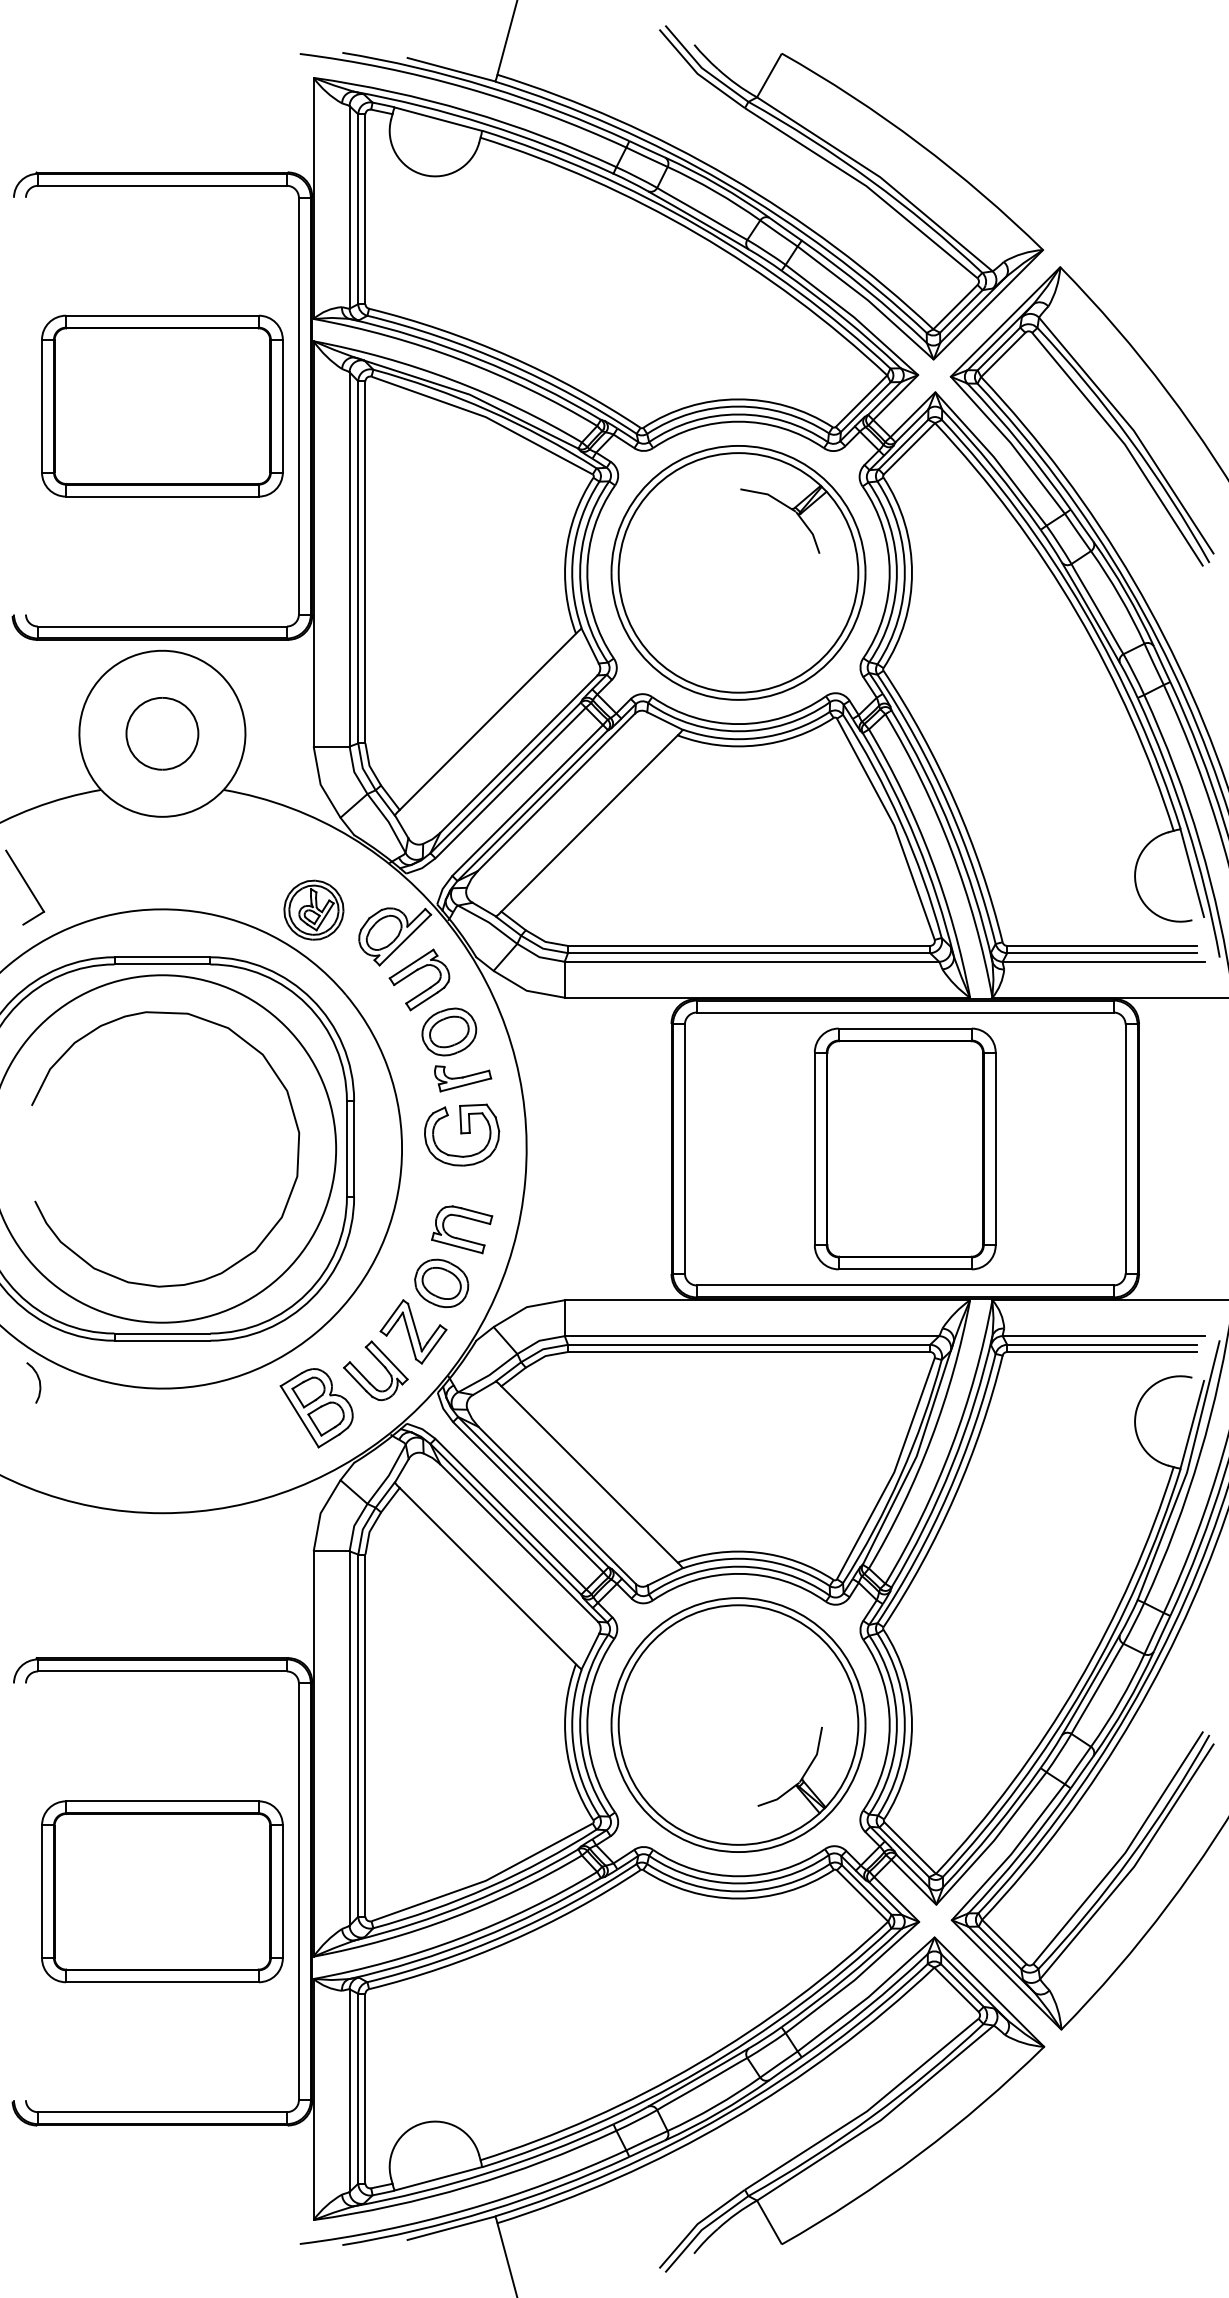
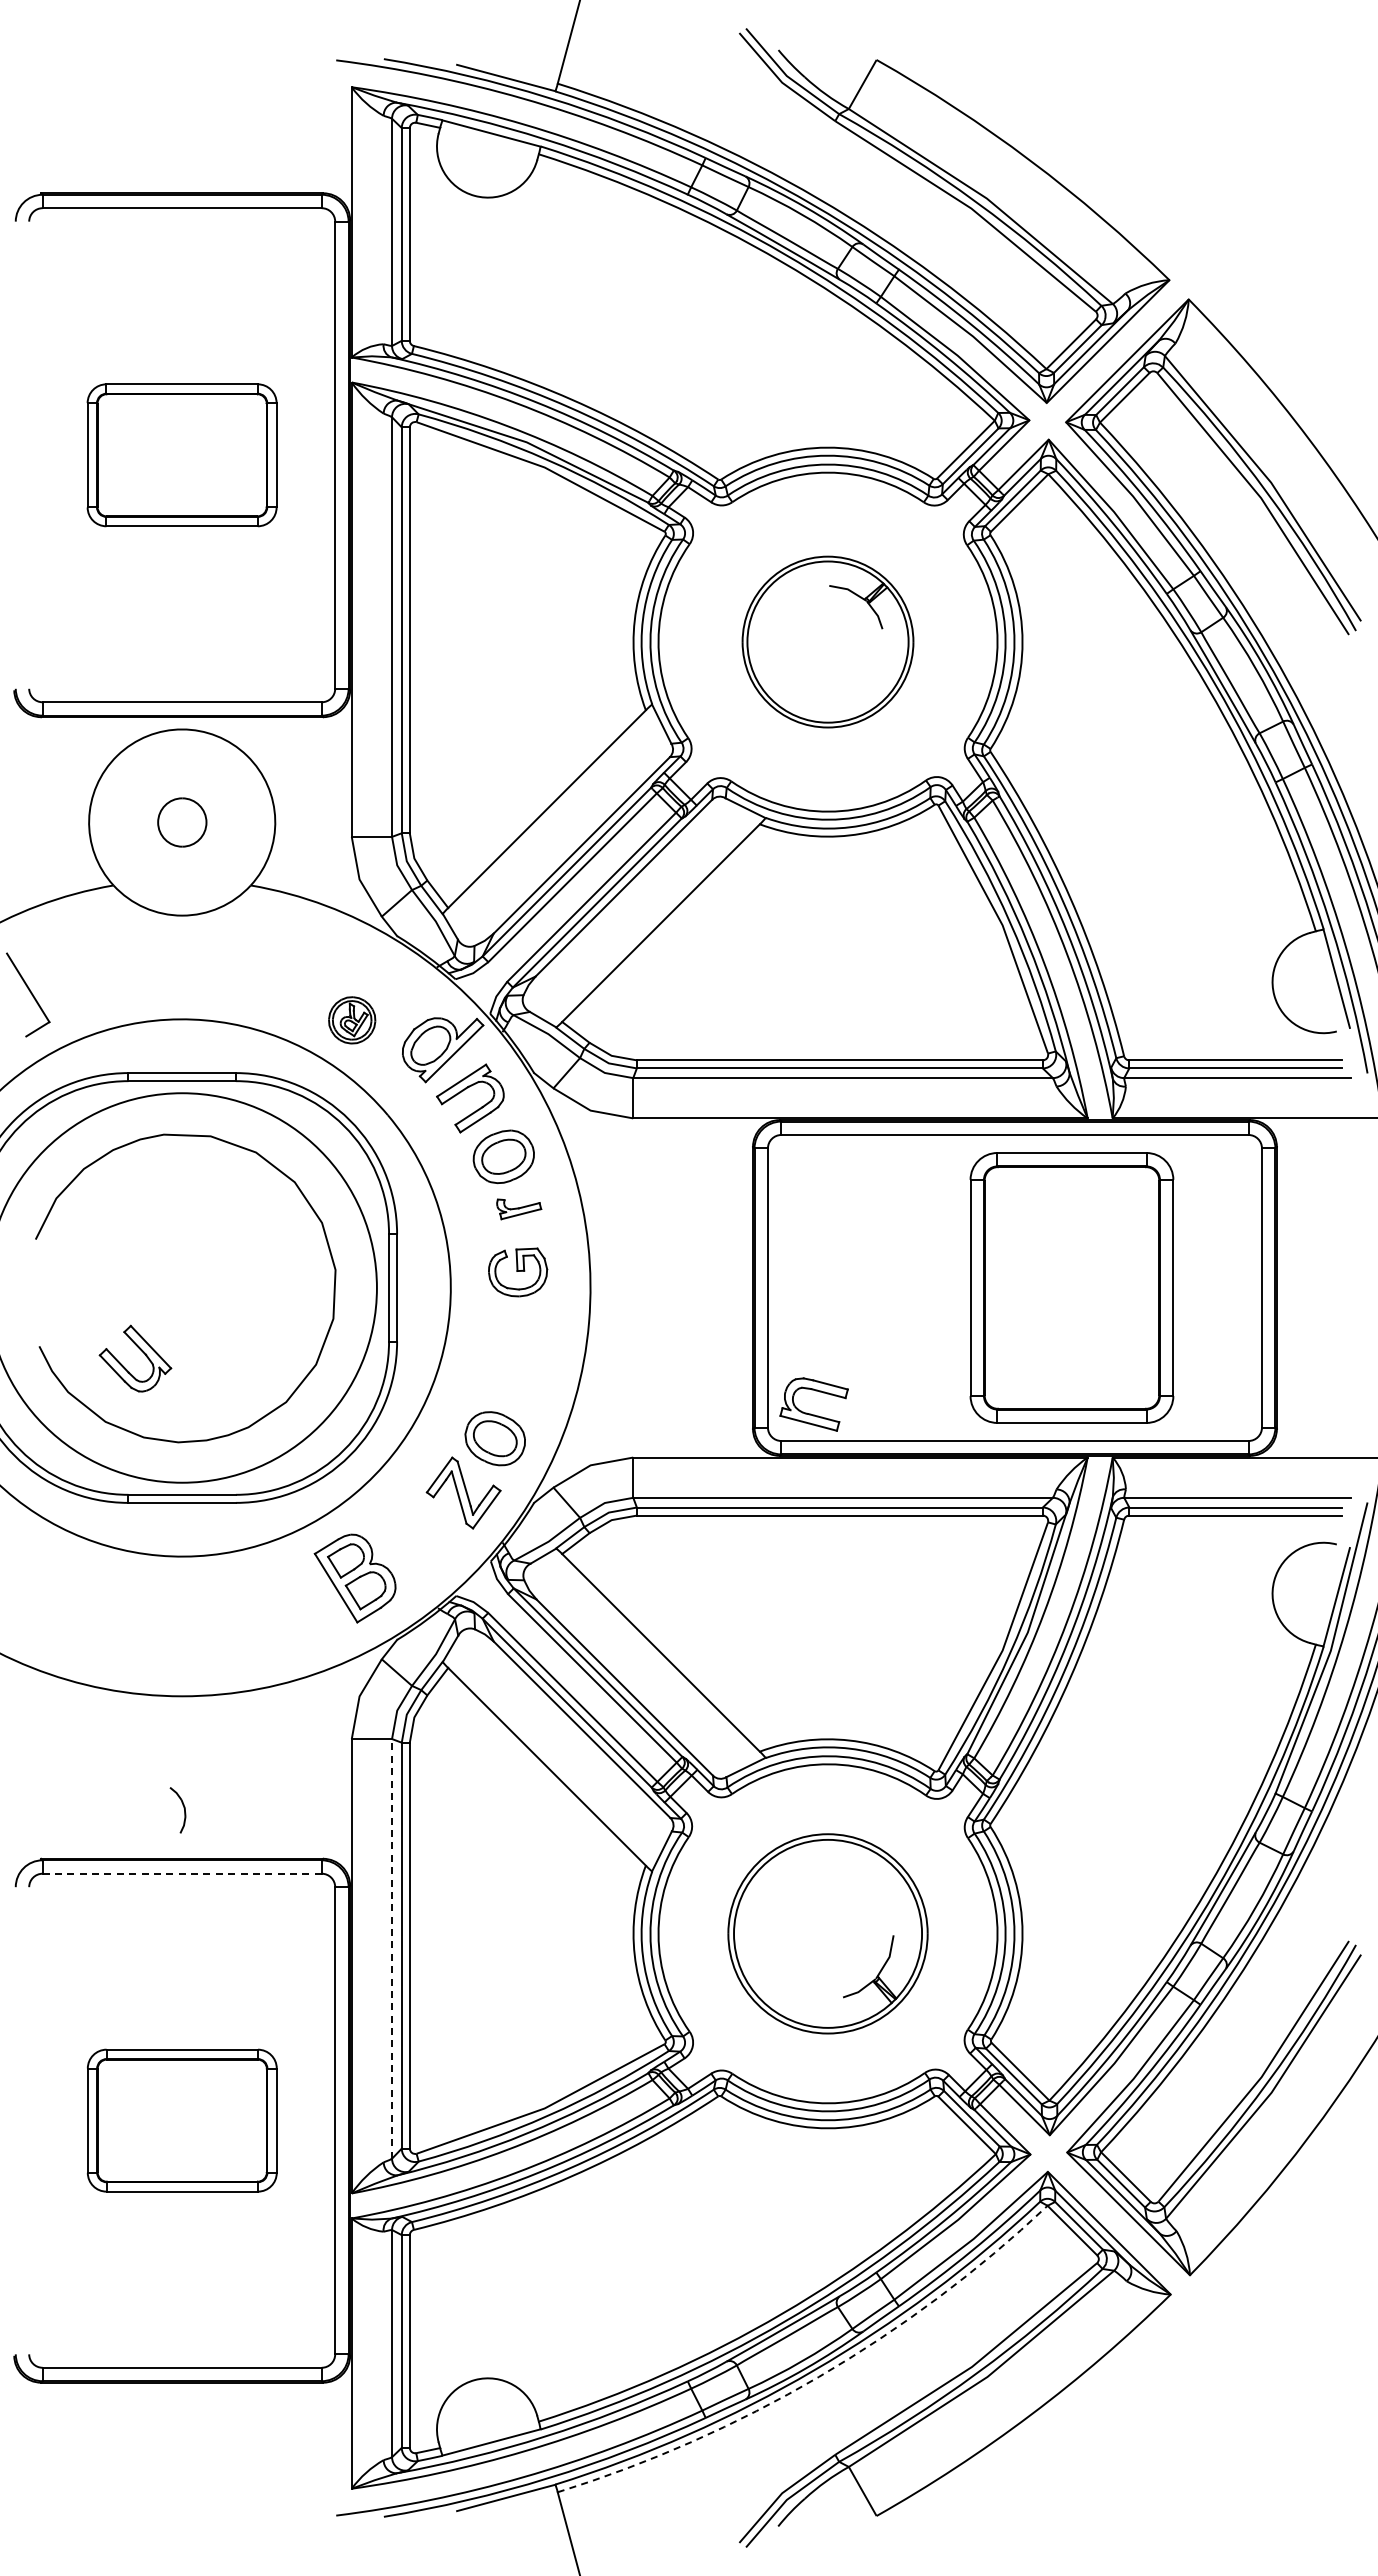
part: (161, 406) -> (181, 455), size x0.7
part: (738, 572) -> (827, 641), size x0.6
part: (162, 733) -> (182, 822), size x0.6
part: (314, 910) -> (352, 1020), size x0.7
part: (462, 1078) -> (518, 1209), size x0.7
part: (461, 1135) -> (517, 1272), size x0.7
part: (904, 1148) -> (1071, 1287), moved
part: (459, 1237) -> (811, 1413), moved
part: (381, 1364) -> (141, 1351), moved
part: (38, 1381) -> (183, 1808), moved
line: (162, 1671) -> (182, 1873), solid -> dashed
part: (738, 1724) -> (827, 1933), size x0.7
line: (350, 1738) -> (392, 1948), solid -> dashed
part: (162, 1891) -> (182, 2120), size x0.7
arc: (730, 2119) -> (818, 2376), solid -> dashed

